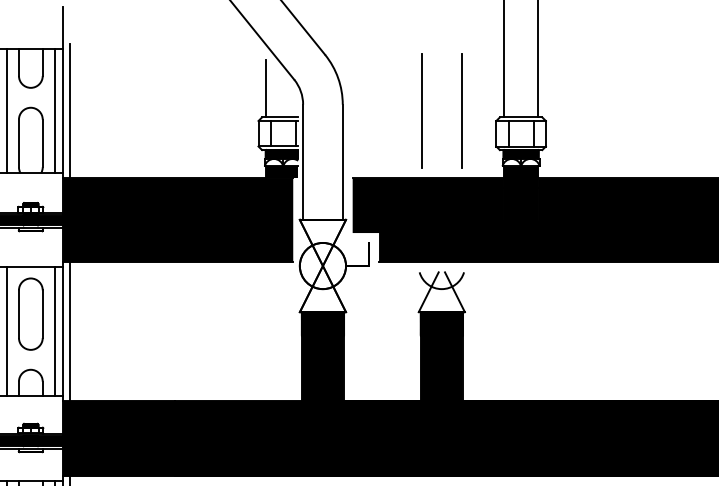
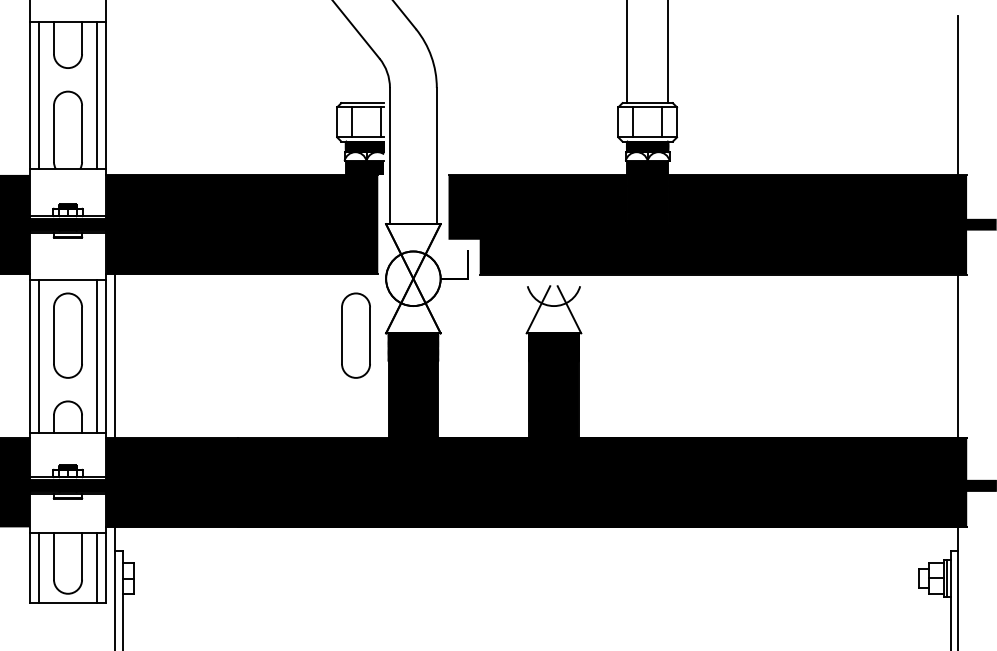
line: (266, 89) -> (346, 69), removed
line: (70, 111) -> (114, 95), removed
line: (421, 111) -> (530, 95), removed
line: (461, 111) -> (577, 95), removed
part: (273, 314) -> (355, 335), added

